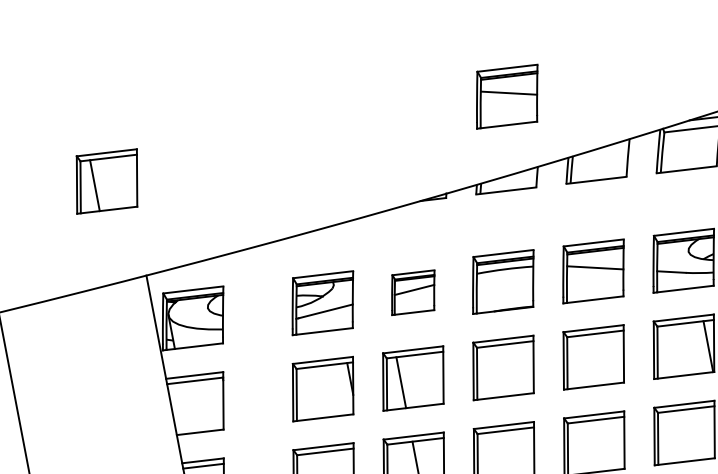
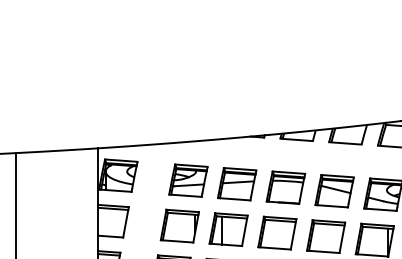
part: (507, 97) -> (306, 90), removed
part: (106, 181) -> (86, 94), removed
part: (413, 292) -> (237, 184), size x1.43

